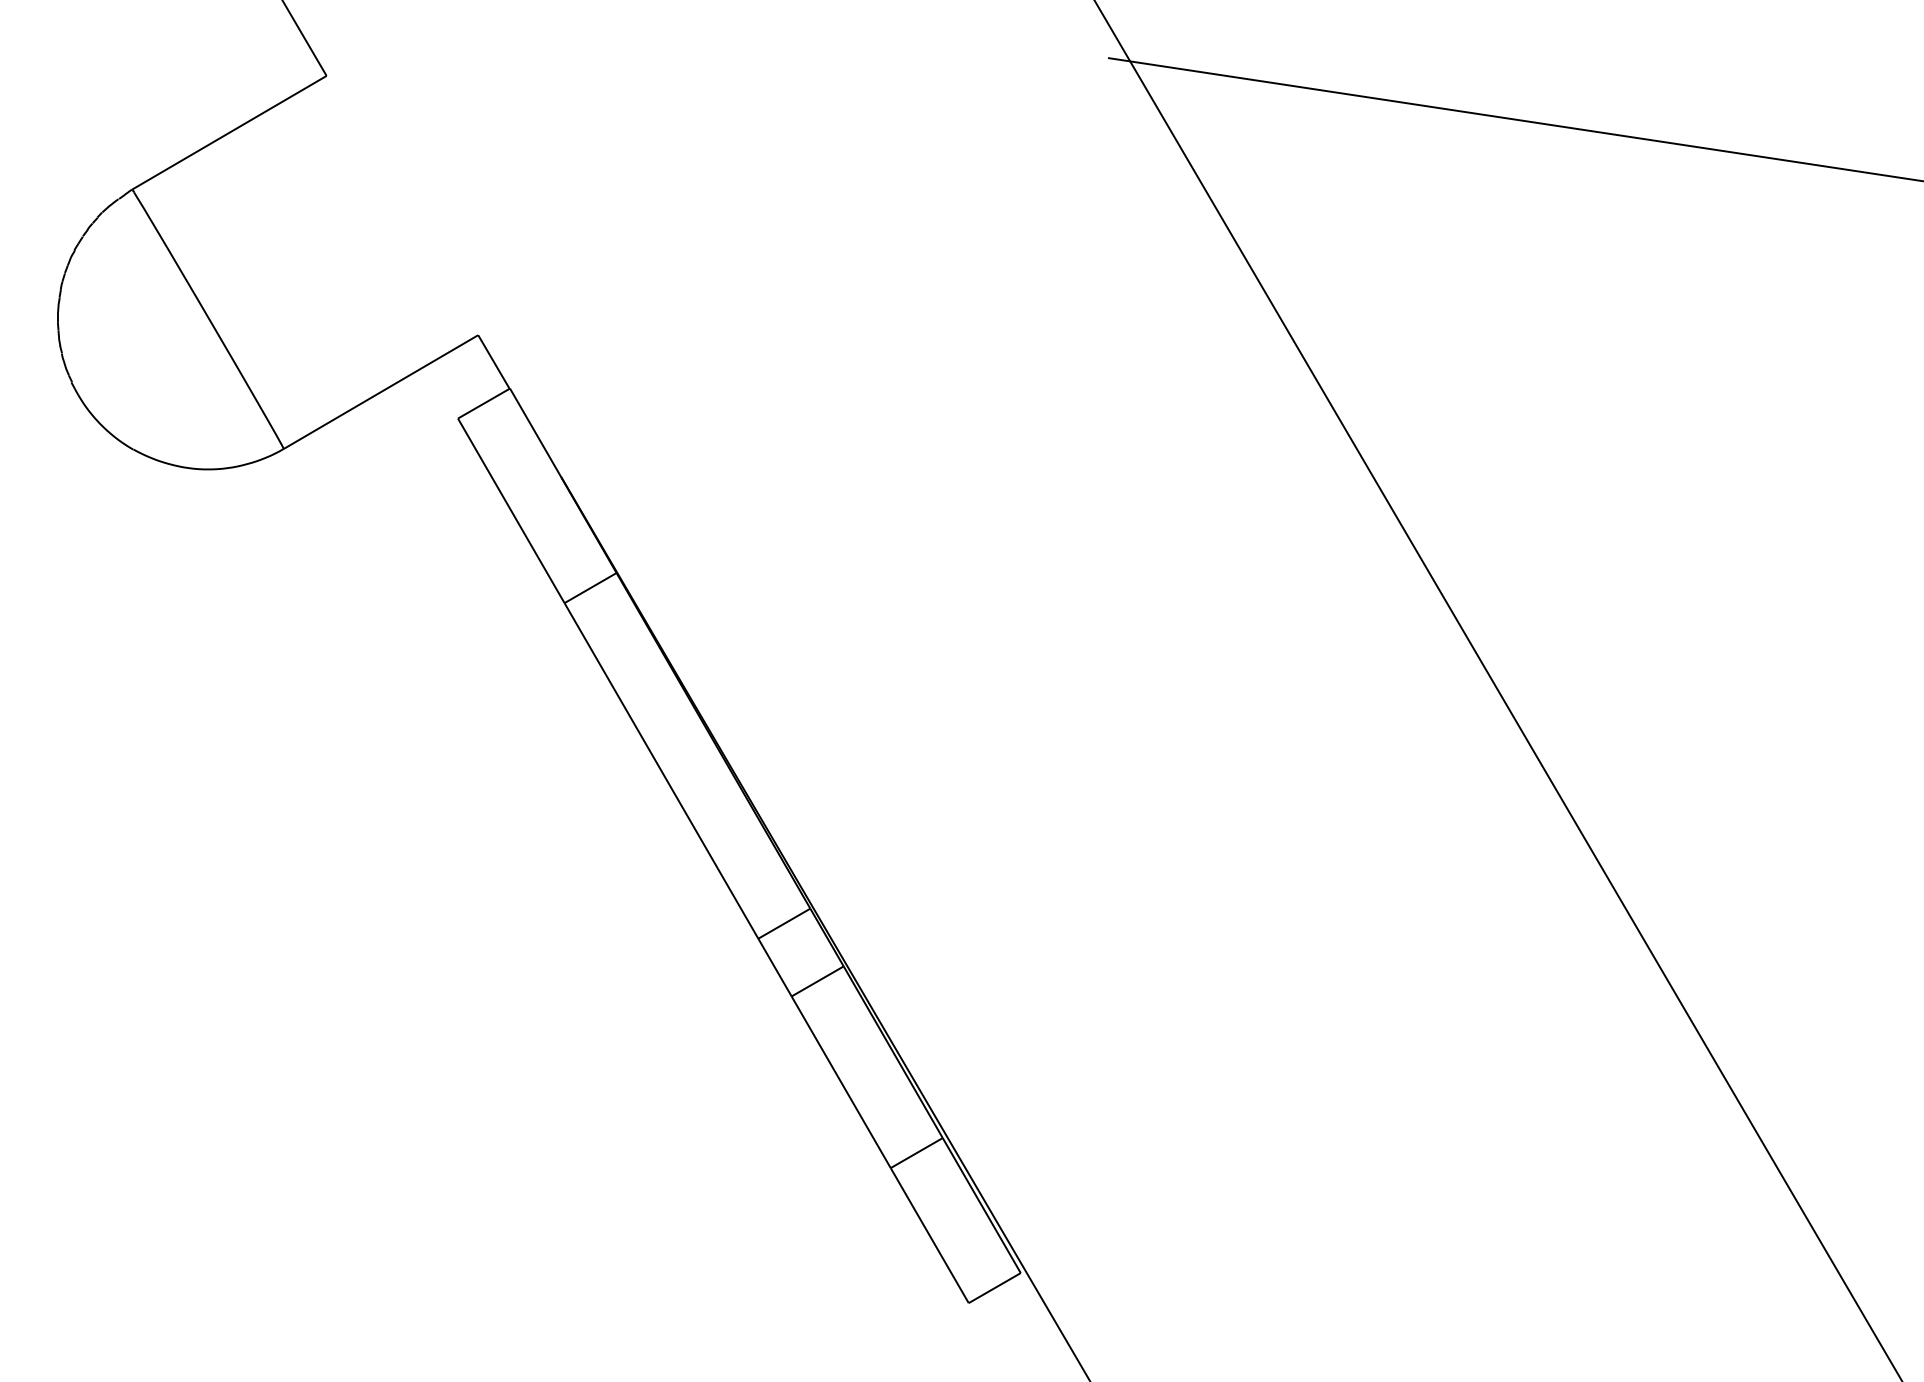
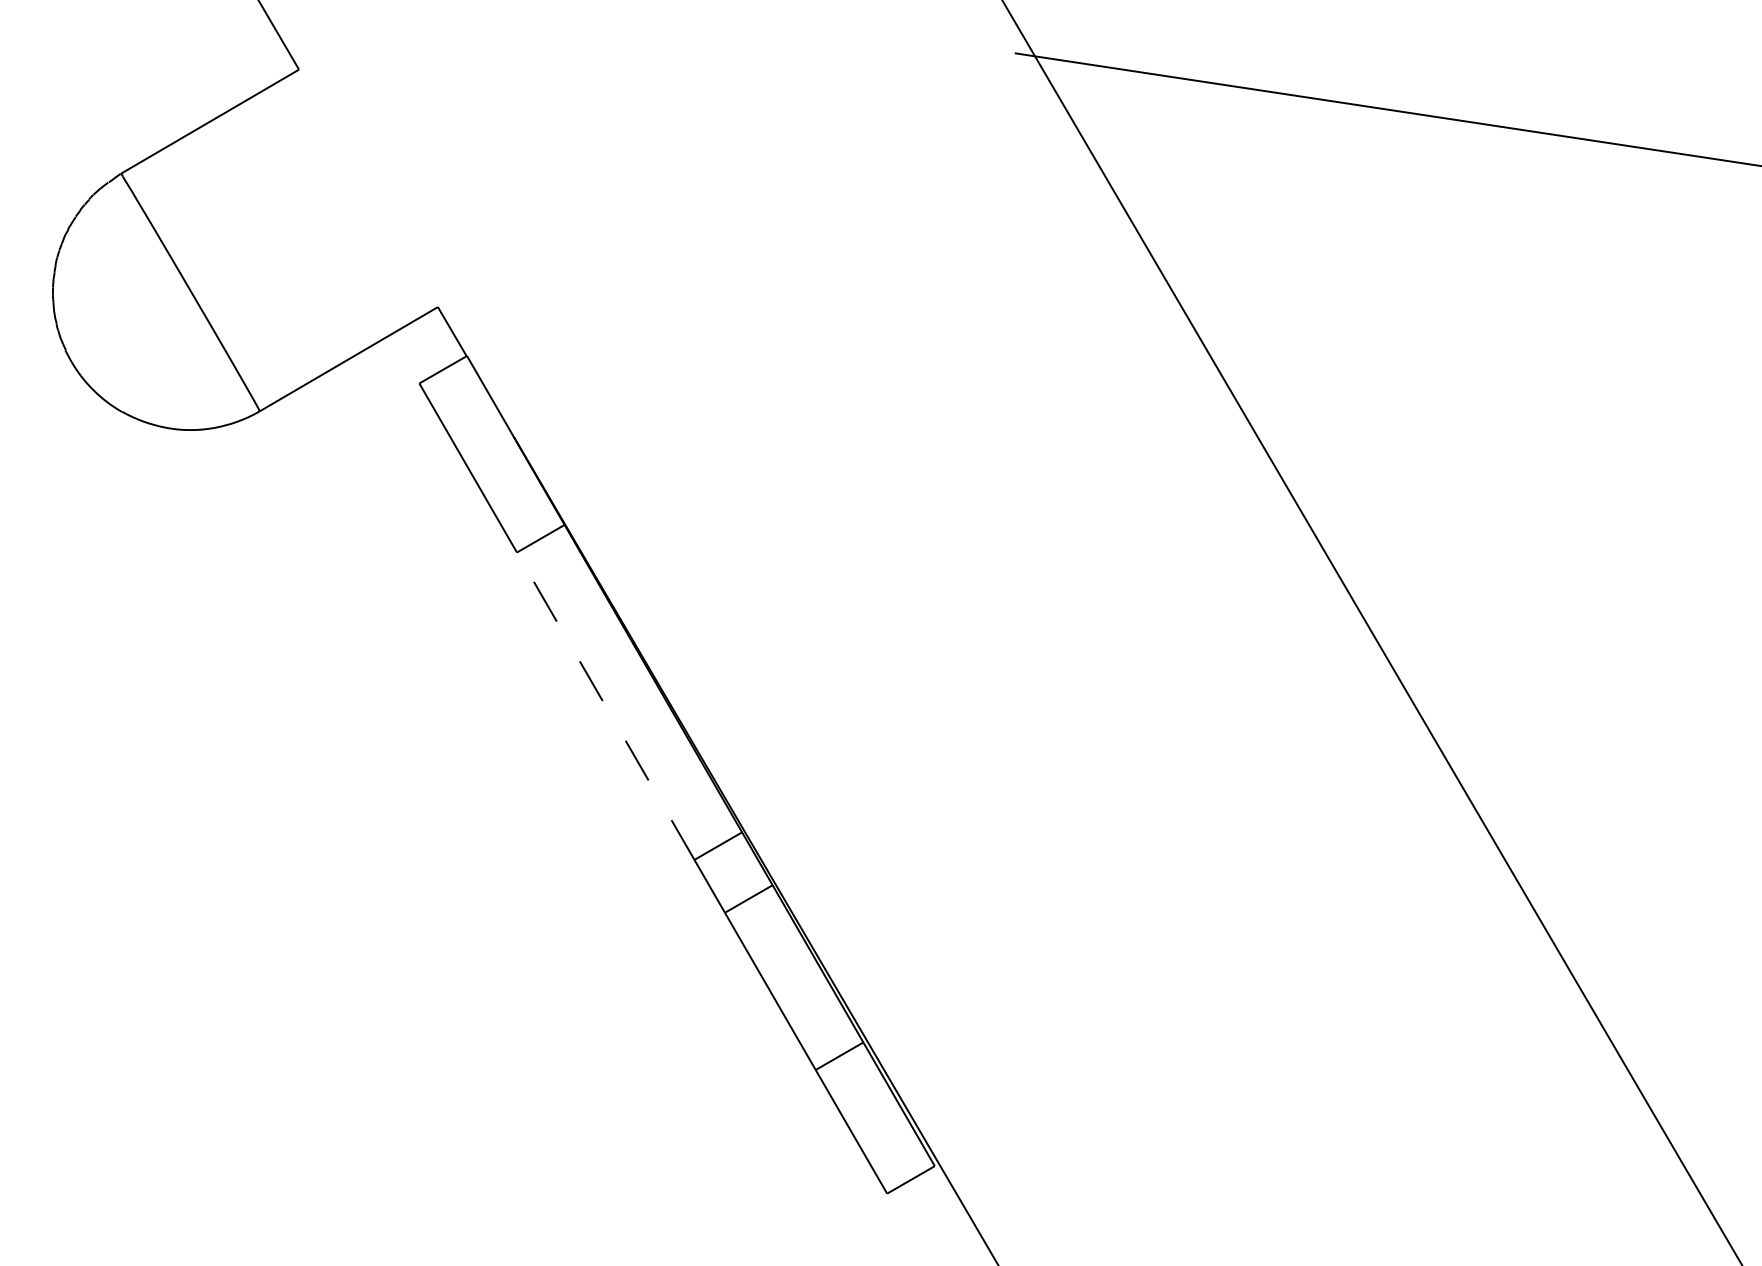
line: (661, 770) -> (605, 705), solid -> dashed

